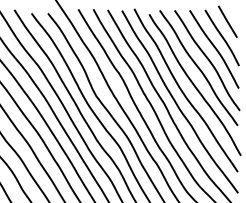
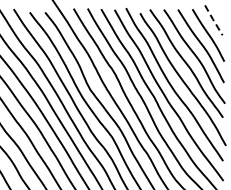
line: (227, 22) -> (213, 20), solid -> dashed

